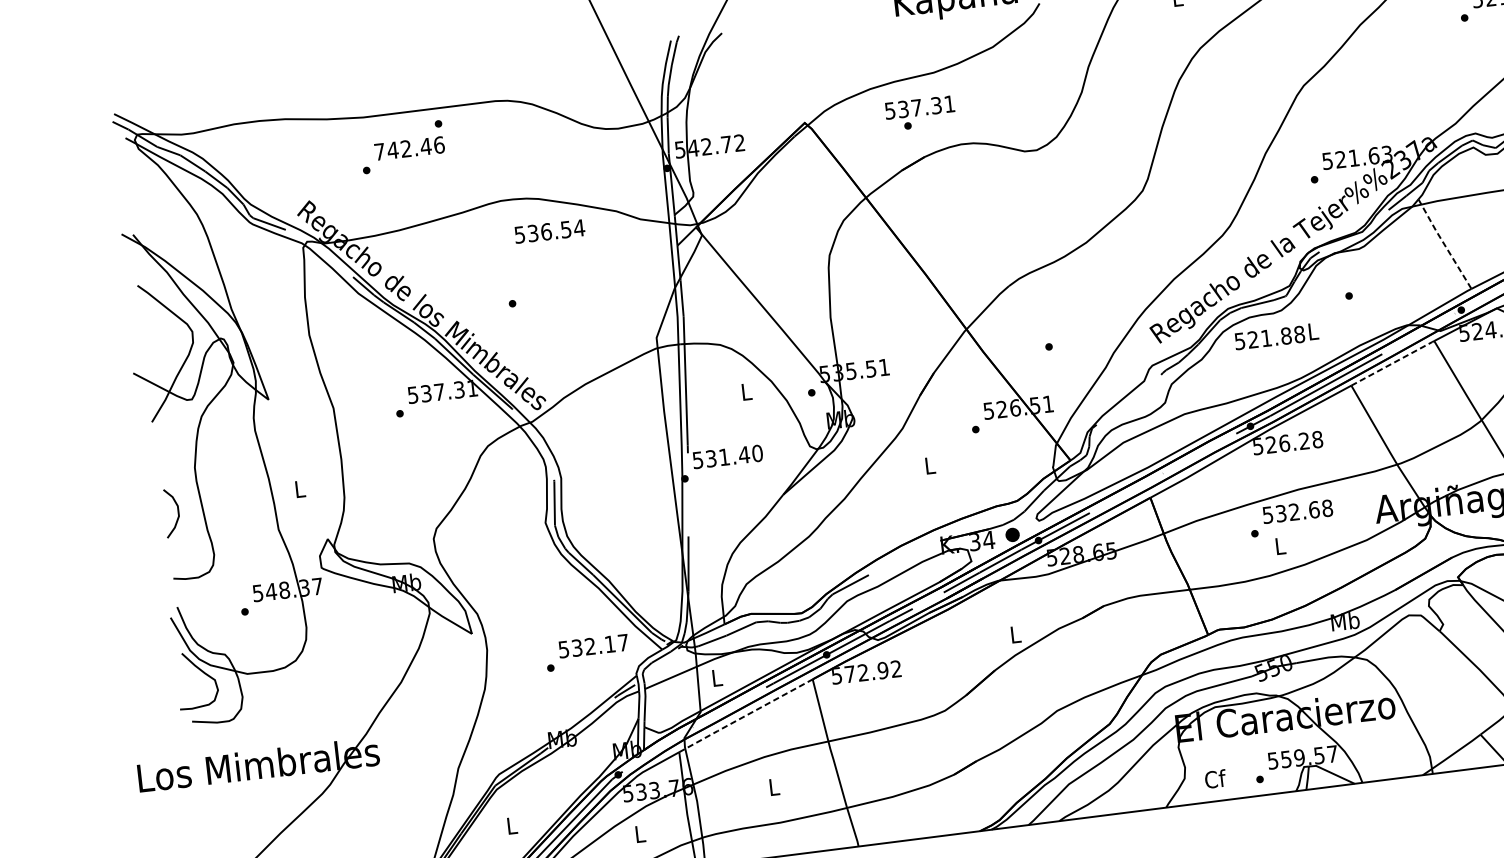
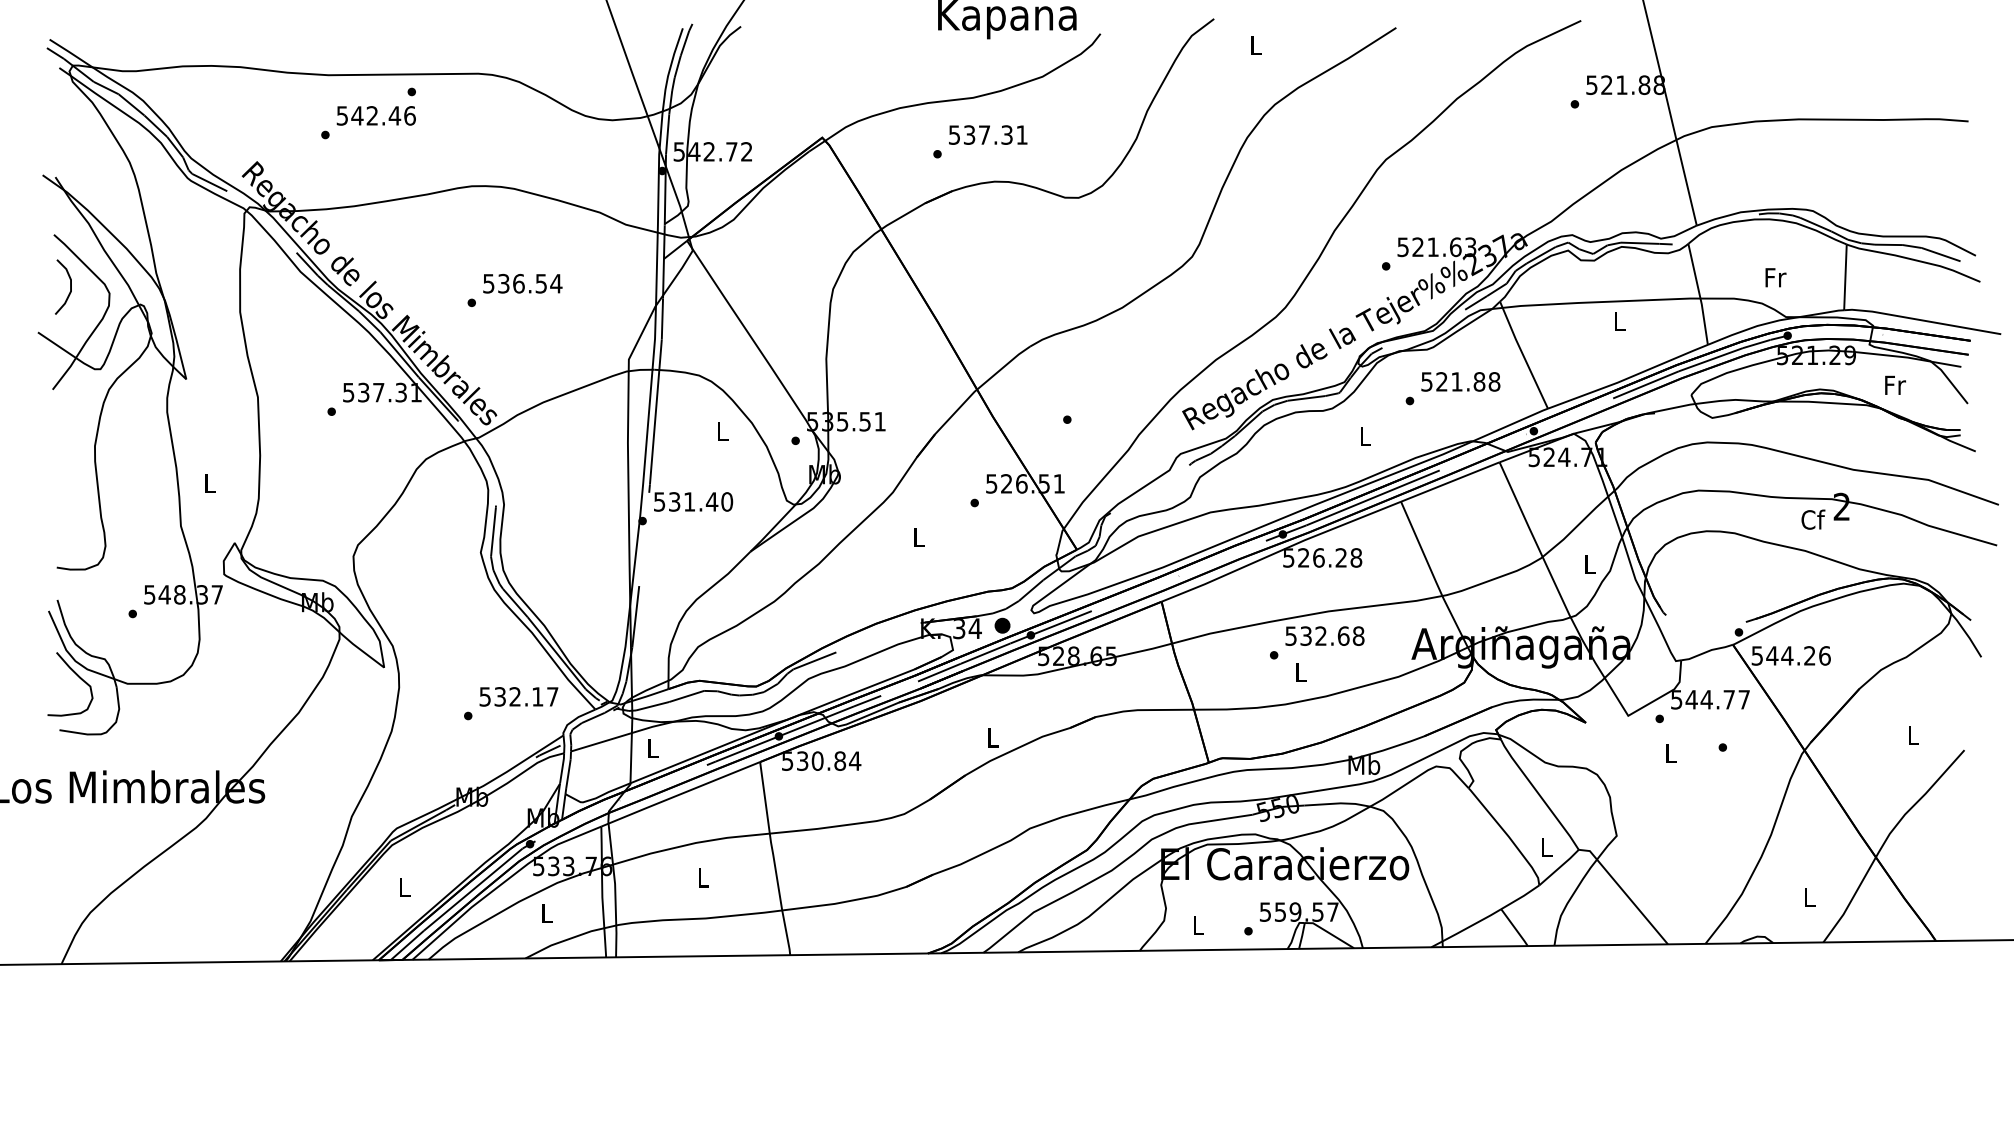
text: (920, 106) -> (988, 134), moved
text: (378, 151) -> (341, 115), 742.46 -> 542.46
text: (549, 231) -> (522, 283), moved
line: (1444, 244) -> (1523, 355), dashed -> solid
text: (1269, 337) -> (1460, 381), moved
line: (1392, 362) -> (1450, 481), dashed -> solid
curve: (178, 511) -> (70, 286), moved
text: (873, 671) -> (829, 760), 572.92 -> 530.84
line: (745, 715) -> (680, 794), dashed -> solid
text: (1215, 779) -> (1198, 925), Cf -> L

